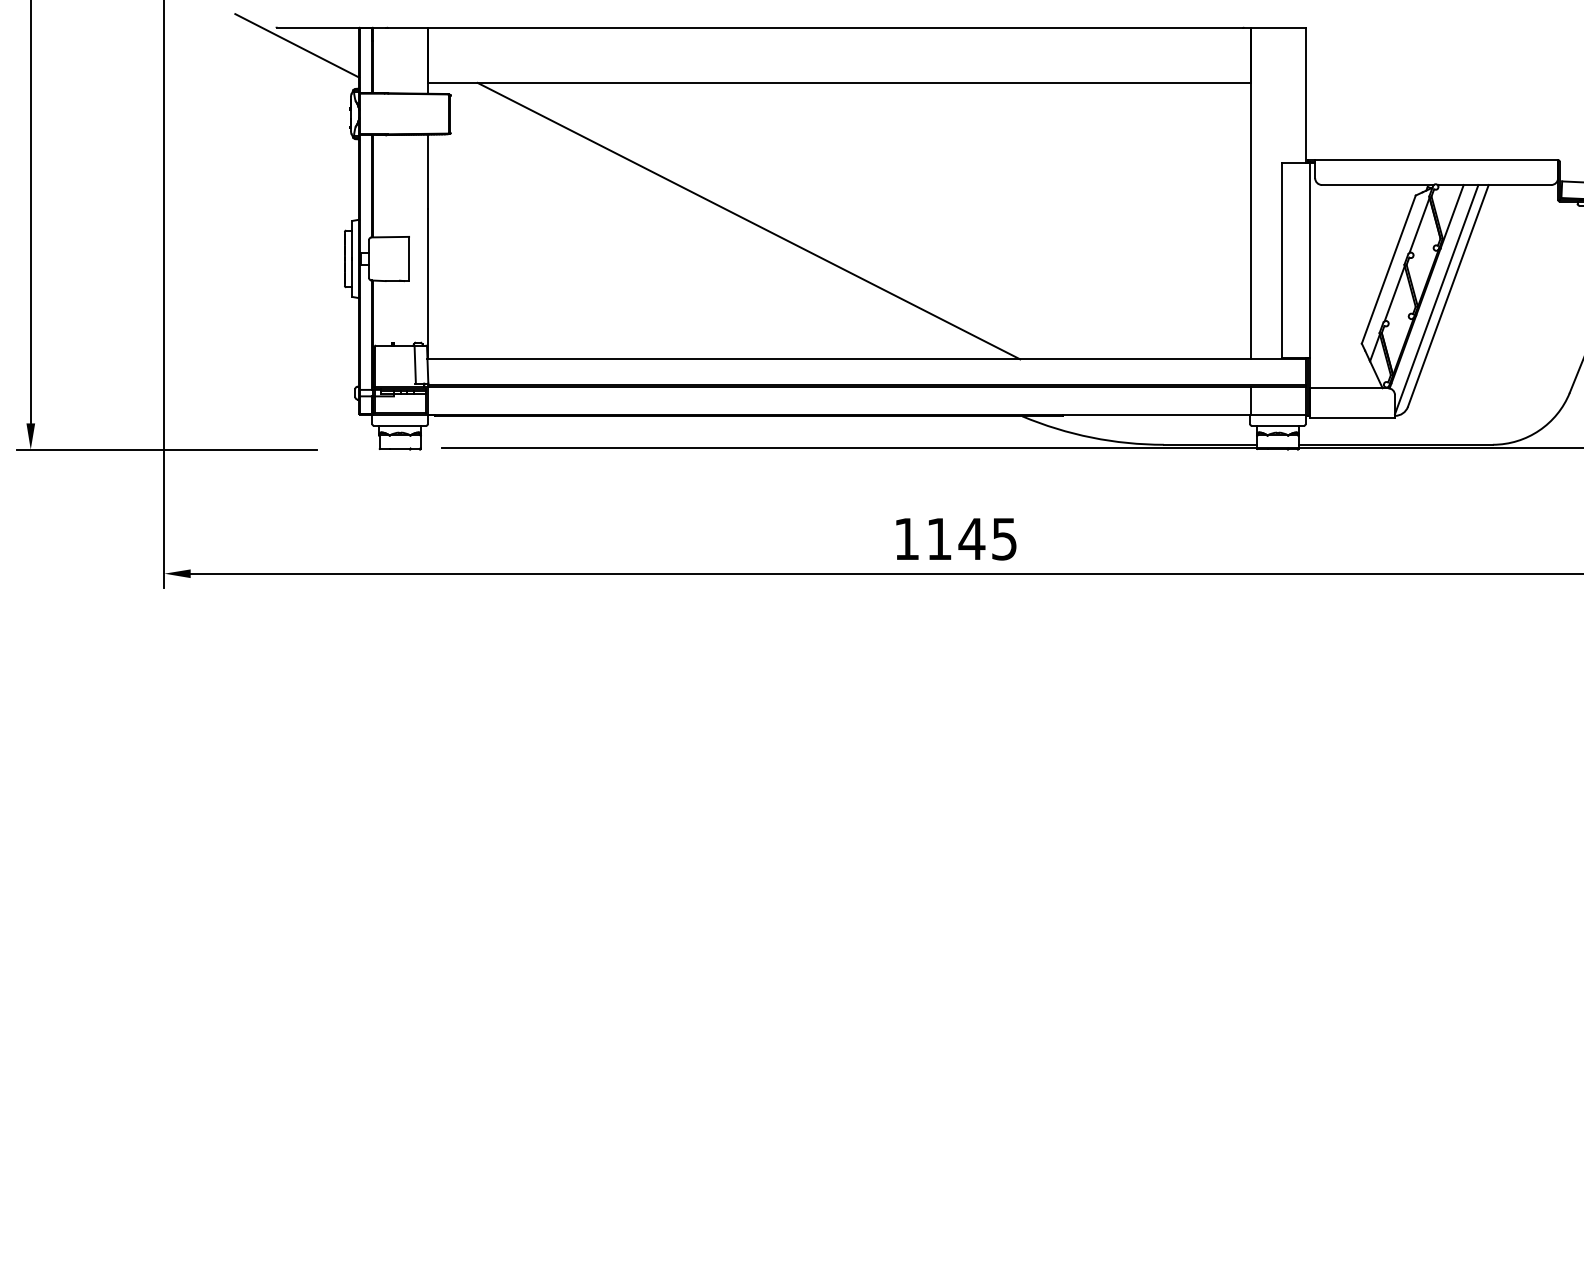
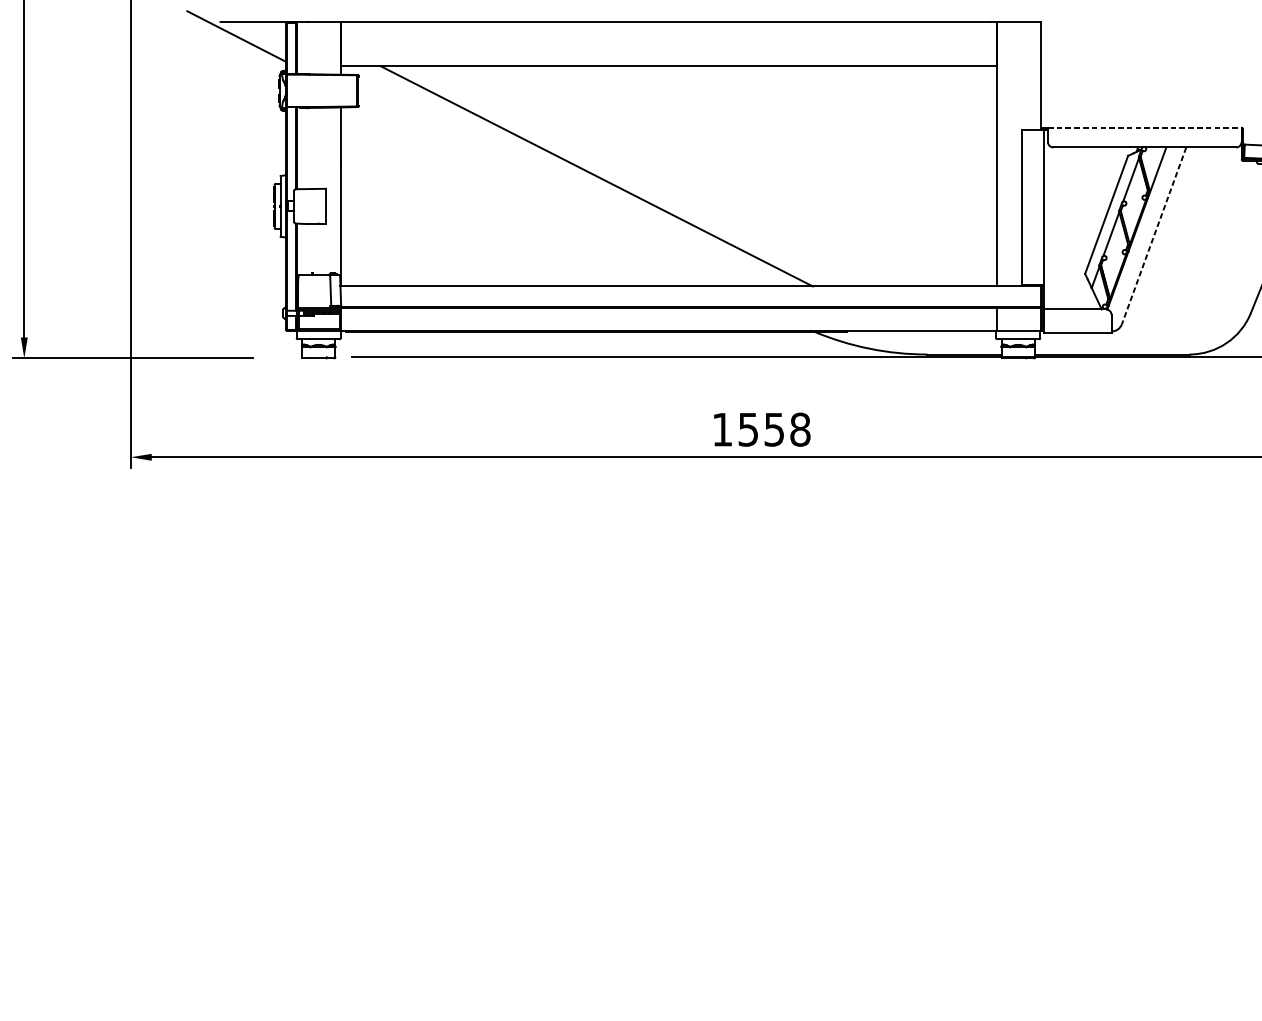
line: (1436, 160) -> (1144, 127), solid -> dashed
line: (1448, 296) -> (1154, 236), solid -> dashed
line: (1436, 299) -> (1144, 238), removed
text: (972, 538) -> (774, 429), 1145 -> 1558

